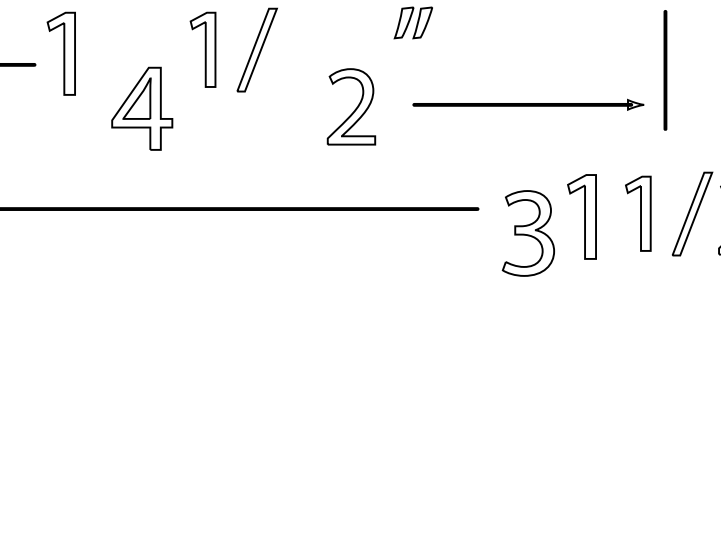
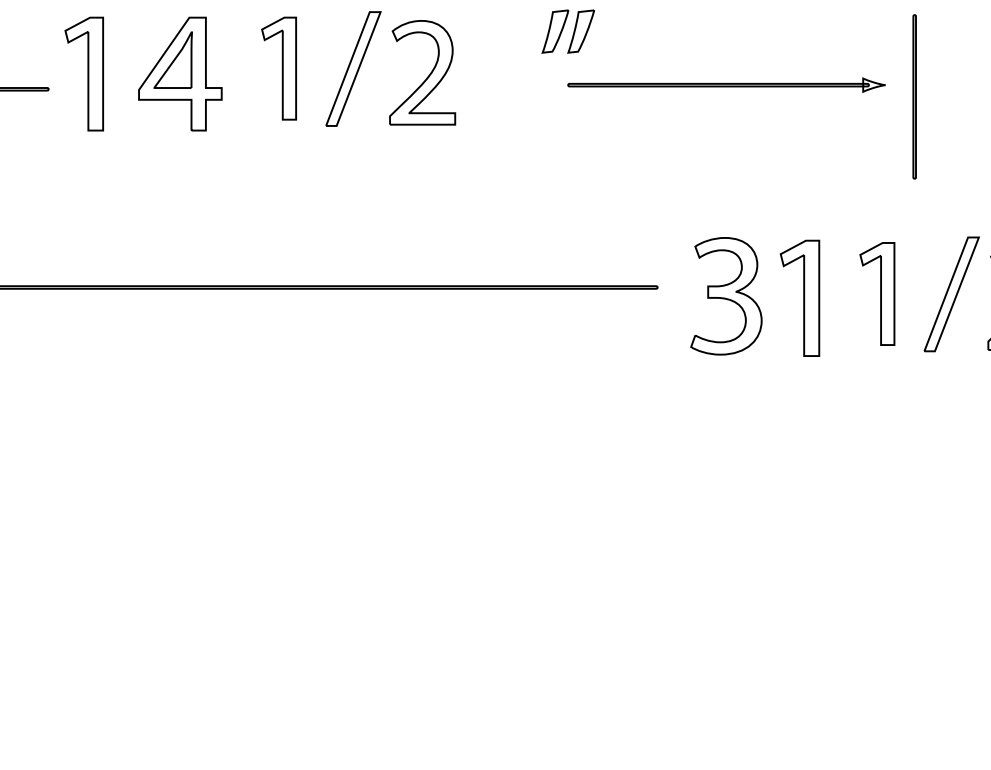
part: (528, 104) -> (726, 84), moved
part: (351, 106) -> (422, 72), moved
part: (142, 108) -> (180, 73), moved
part: (527, 233) -> (725, 296), moved

